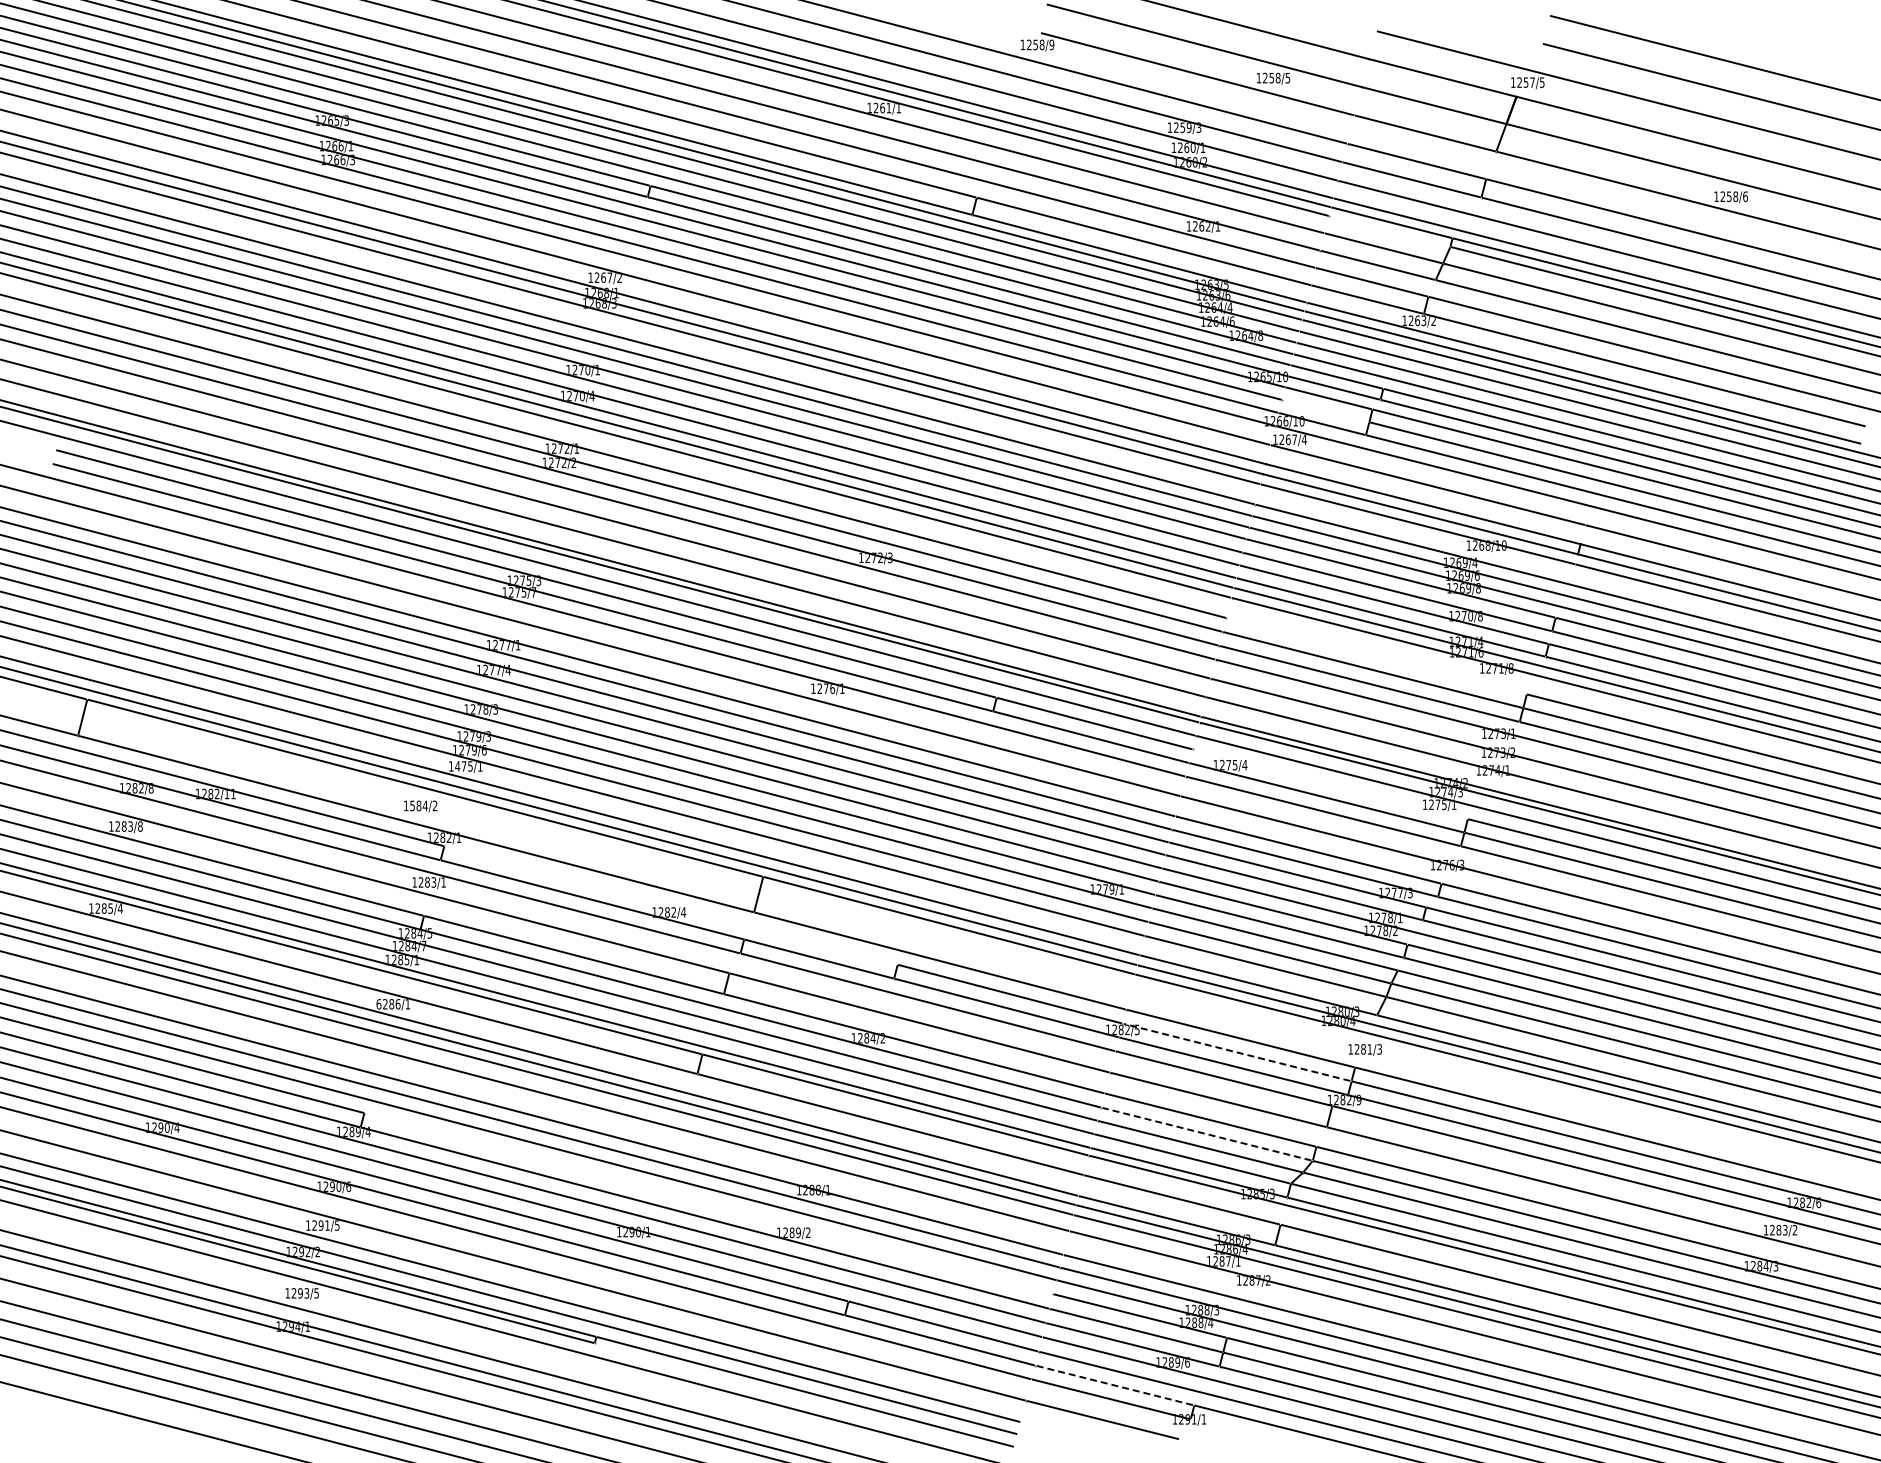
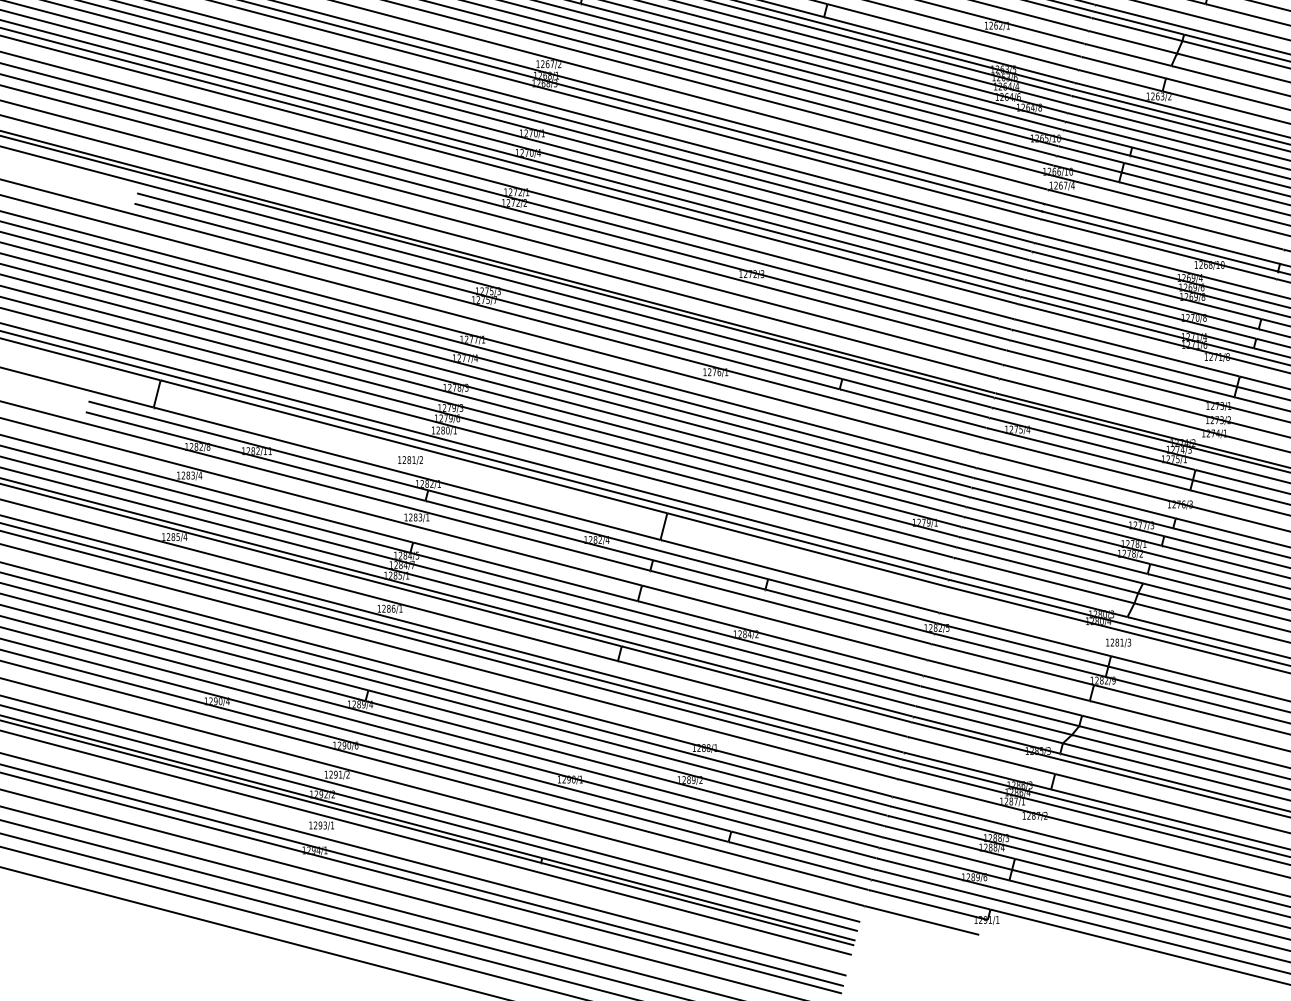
line: (1389, 231) -> (1136, 29), added
line: (1325, 410) -> (1088, 163), added
line: (1376, 656) -> (1127, 348), added
text: (463, 766) -> (442, 430), 1475/1 -> 1280/1
line: (1330, 783) -> (1092, 443), added
text: (418, 805) -> (408, 459), 1584/2 -> 1281/2
text: (139, 826) -> (199, 475), 1283/8 -> 1283/4
line: (670, 905) -> (597, 534), added
text: (378, 1004) -> (378, 608), 6286/1 -> 1286/1
line: (1237, 1052) -> (1022, 644), dashed -> solid
line: (1207, 1134) -> (1000, 706), dashed -> solid
line: (708, 1203) -> (626, 758), added
text: (337, 1225) -> (348, 774), 1291/5 -> 1291/2
text: (316, 1293) -> (332, 825), 1293/5 -> 1293/1
line: (1114, 1385) -> (930, 894), dashed -> solid
line: (803, 1397) -> (697, 903), added

